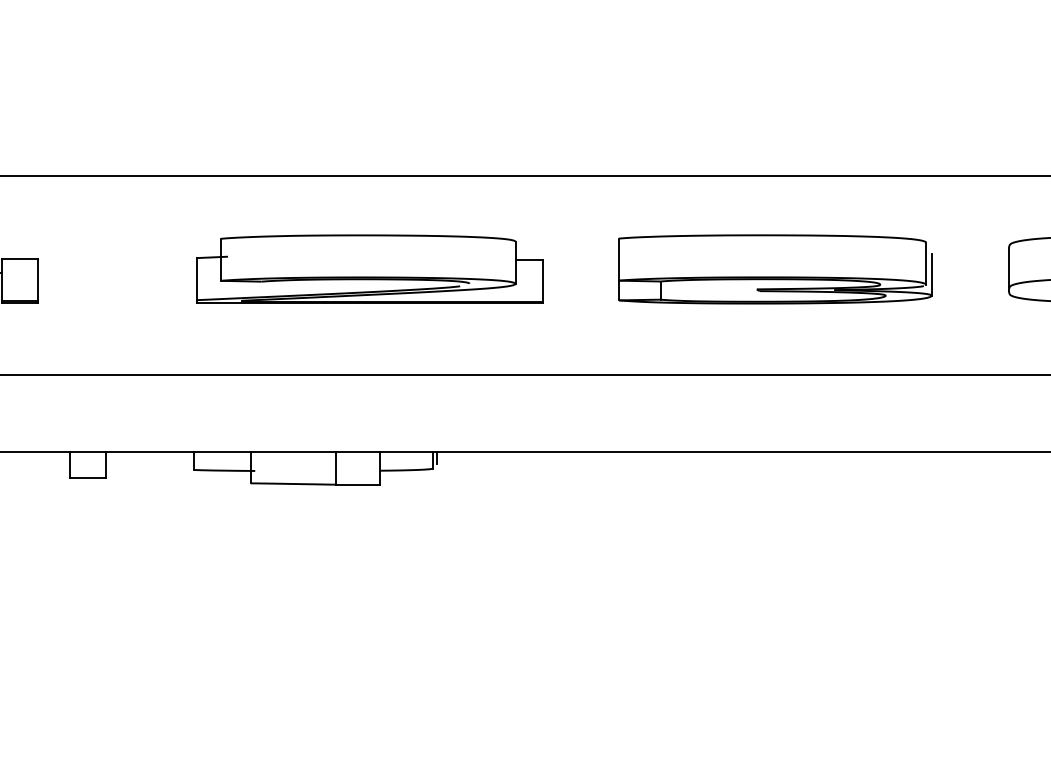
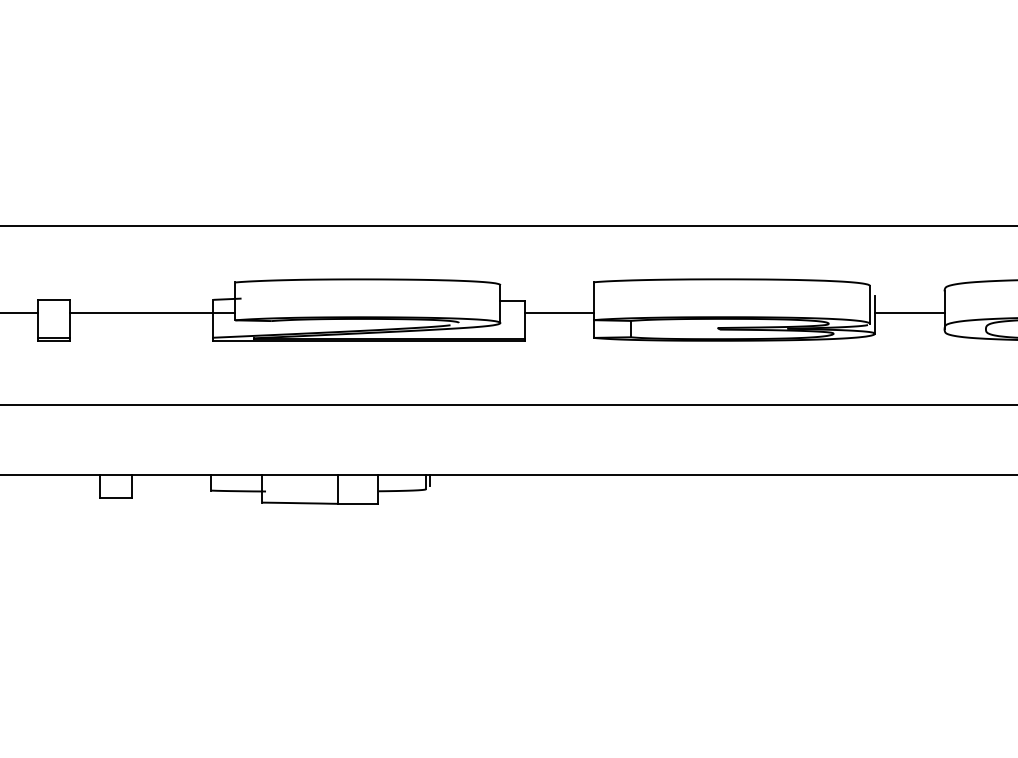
line: (129, 273) -> (152, 313), added
line: (580, 273) -> (558, 313), added
line: (969, 273) -> (909, 313), added

